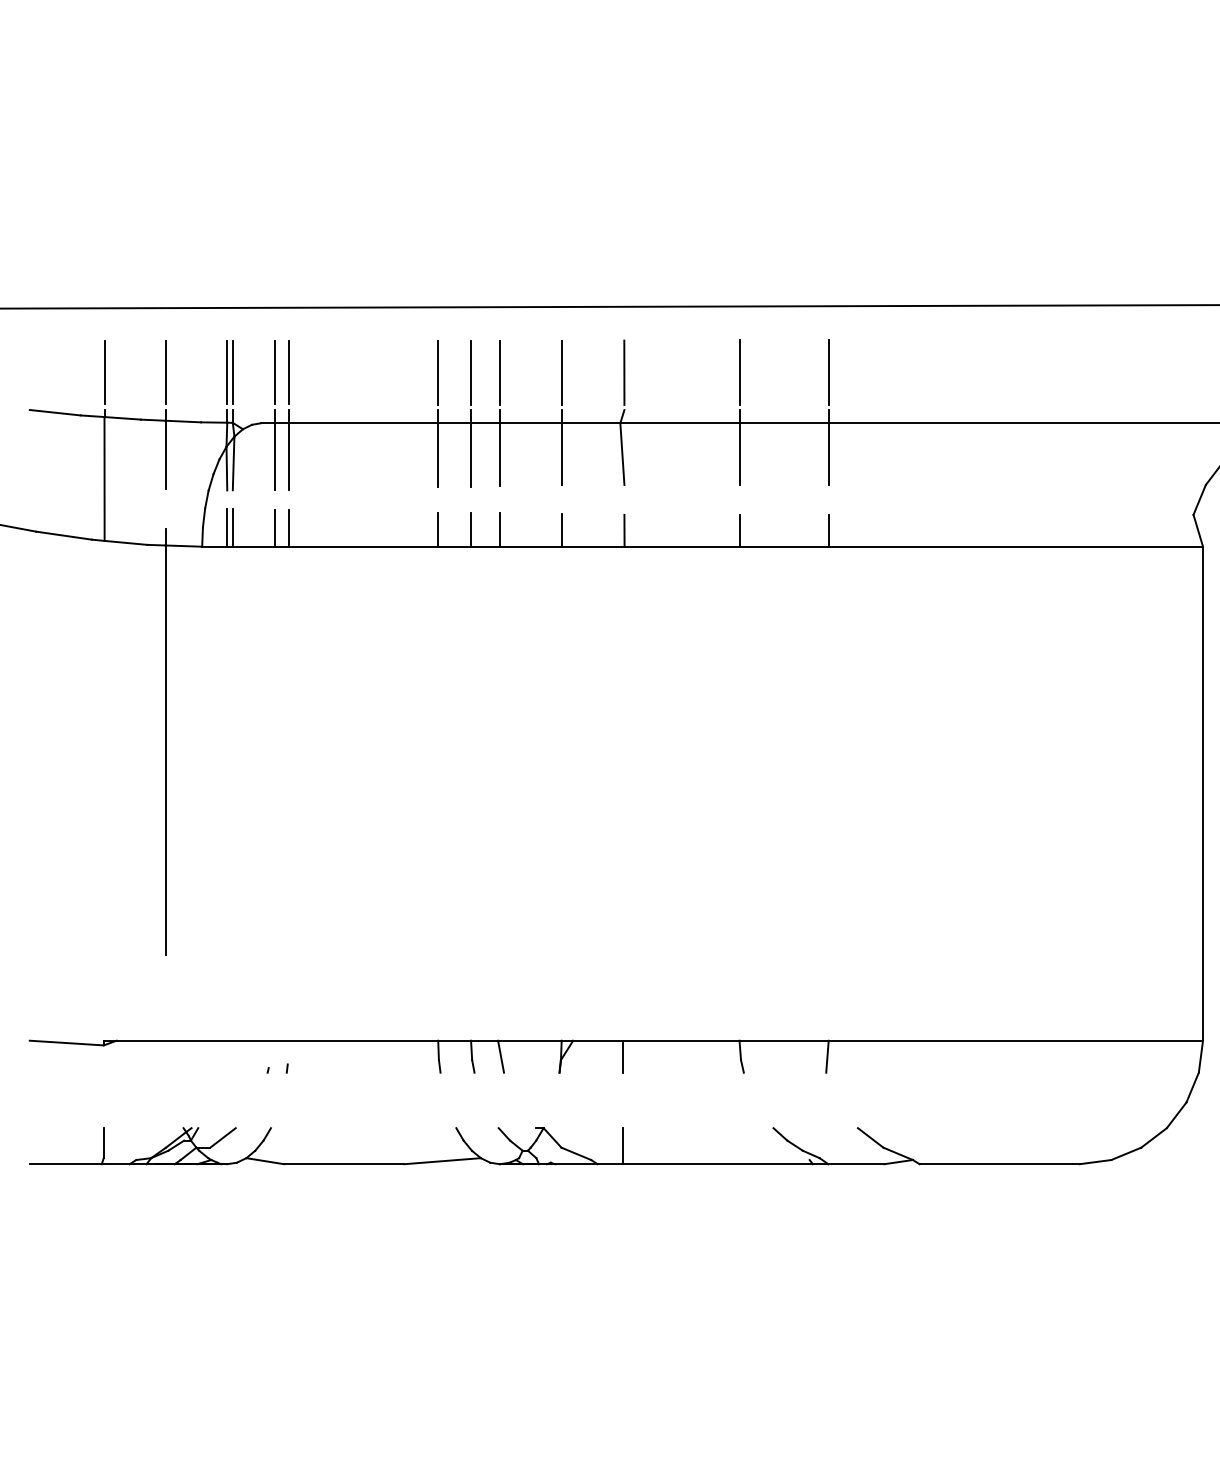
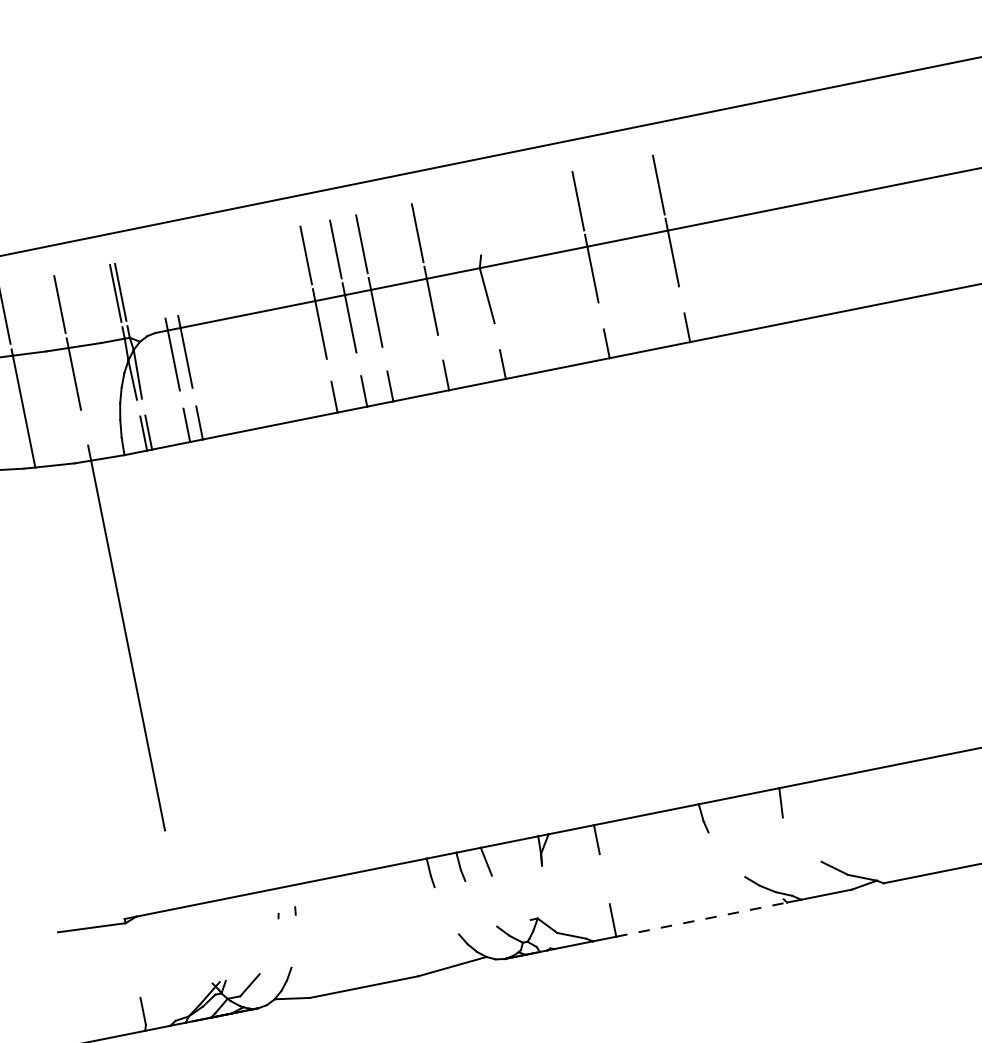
line: (274, 372) -> (158, 284), removed
line: (289, 372) -> (171, 282), removed
line: (624, 372) -> (474, 221), removed
line: (718, 1164) -> (702, 919), solid -> dashed

